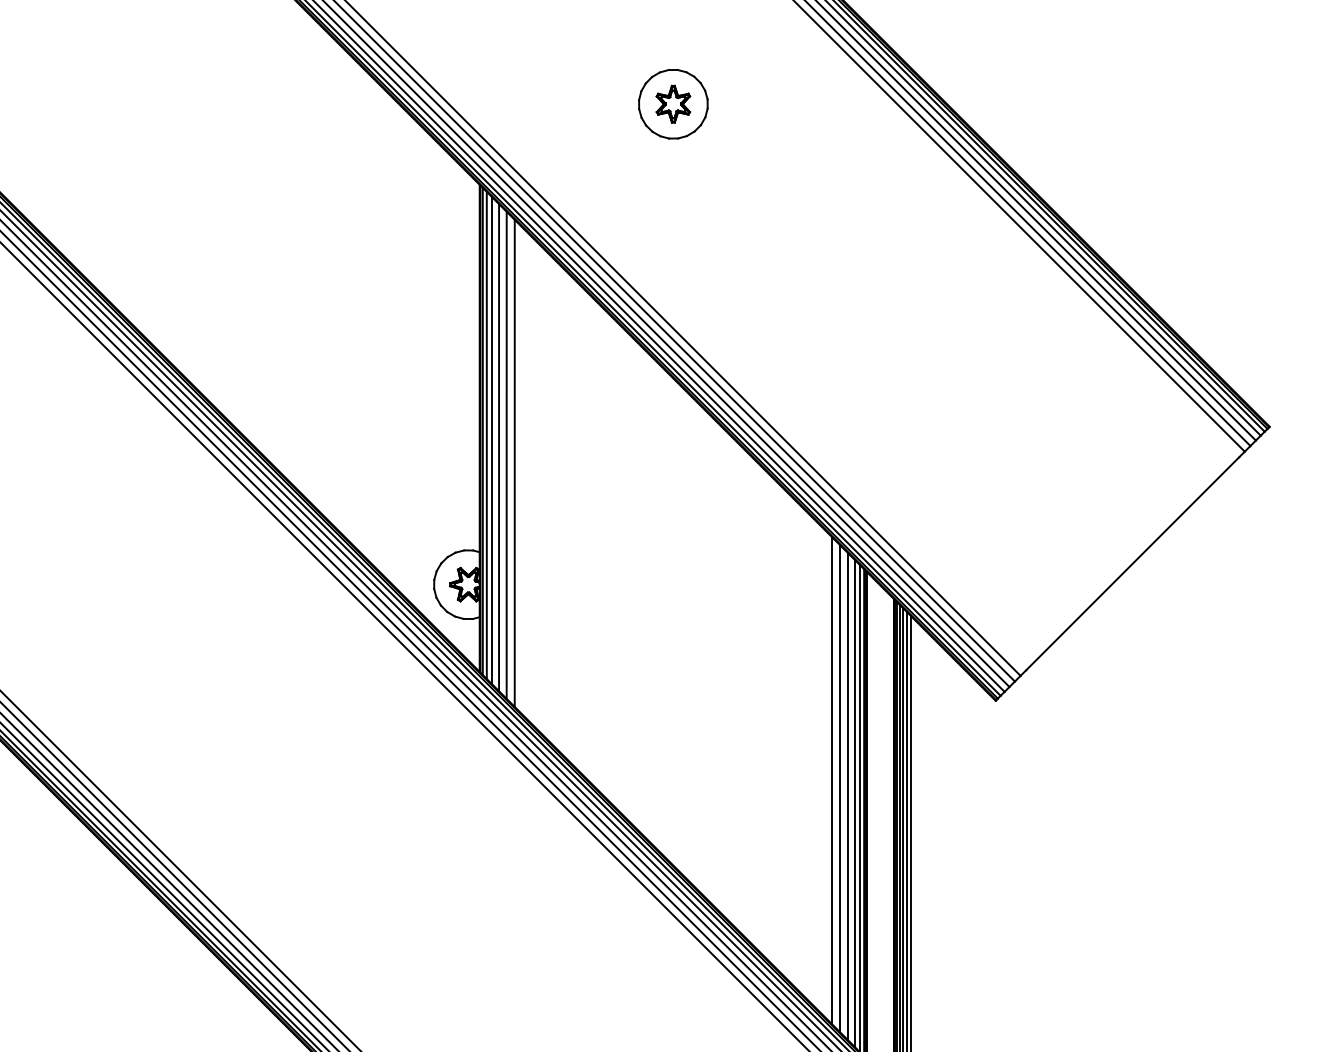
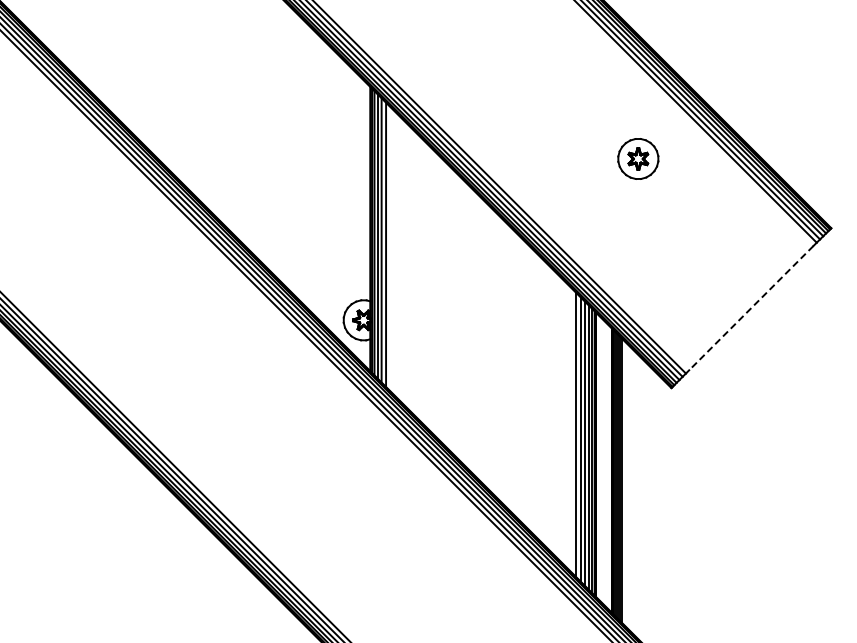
part: (673, 103) -> (638, 158), moved
line: (514, 463) -> (390, 249), removed
line: (1132, 564) -> (751, 308), solid -> dashed

